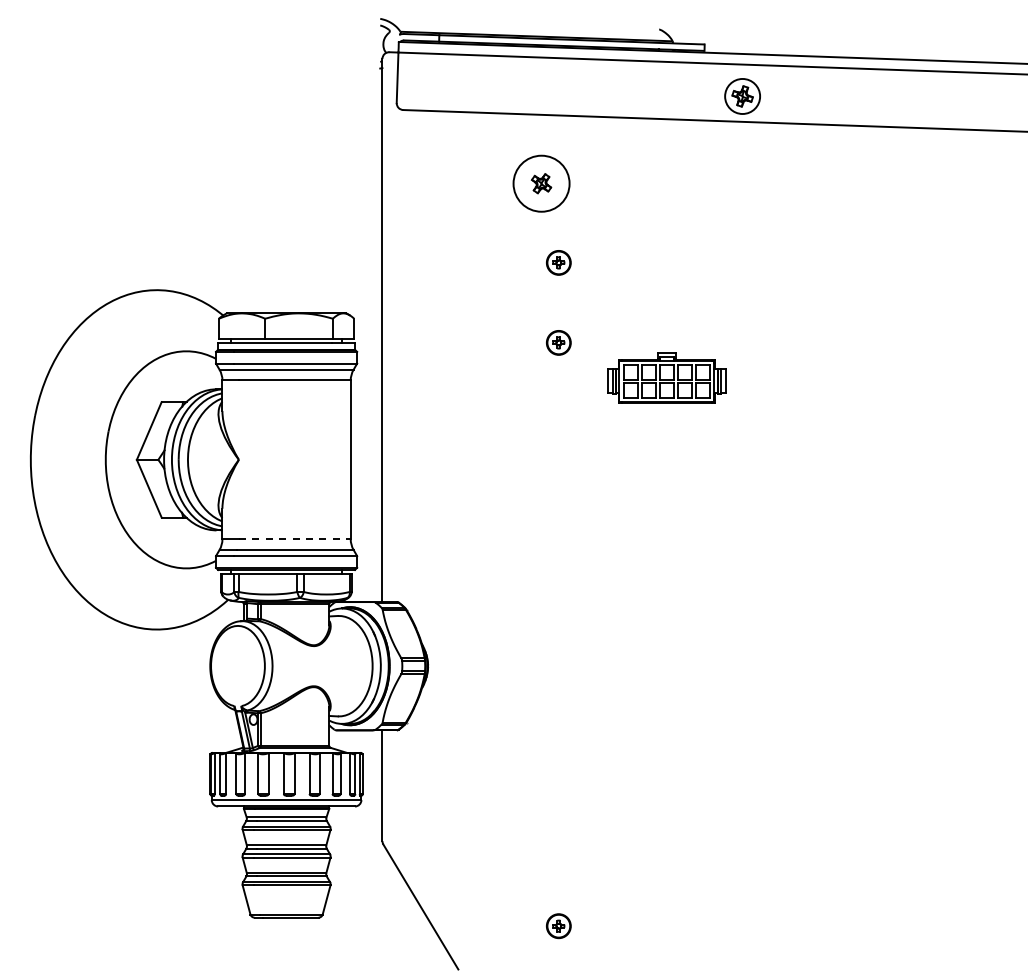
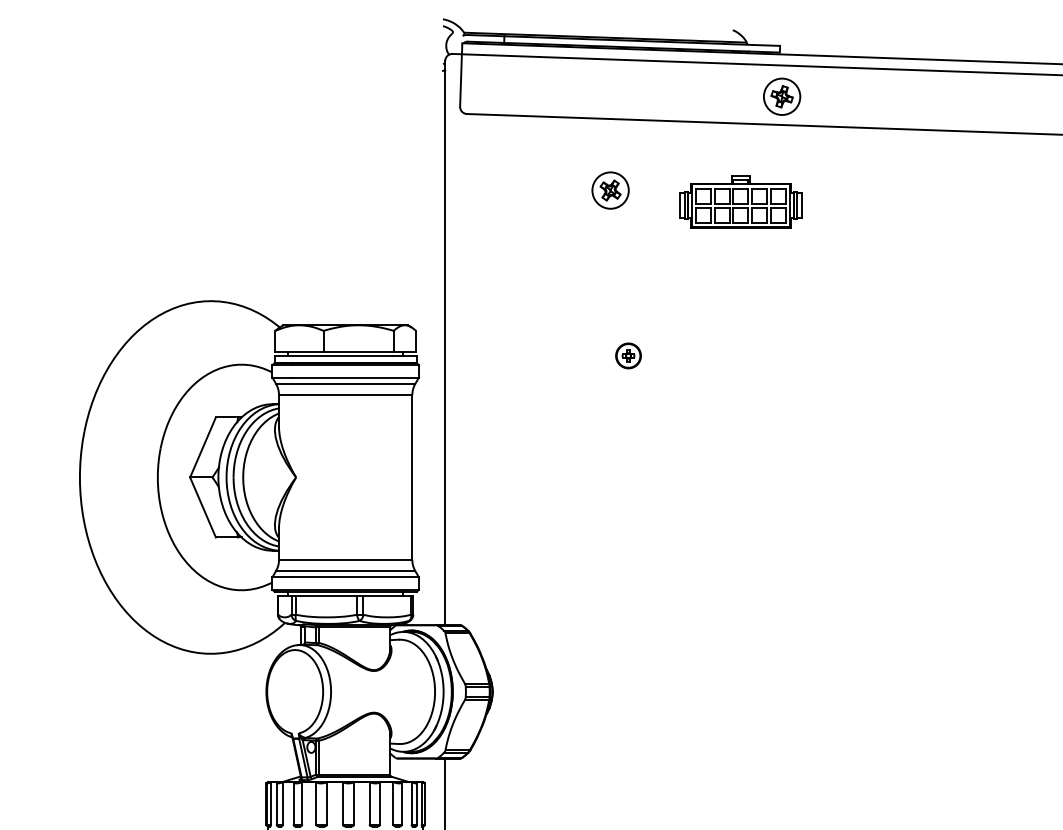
part: (742, 96) -> (781, 96), moved
circle: (541, 183) -> (610, 190), size x0.62
part: (558, 262) -> (628, 272), removed
part: (666, 377) -> (740, 201), moved
line: (294, 539) -> (353, 560), dashed -> solid

